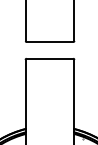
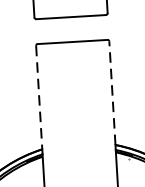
line: (25, 94) -> (39, 97), solid -> dashed
line: (74, 94) -> (112, 93), solid -> dashed

